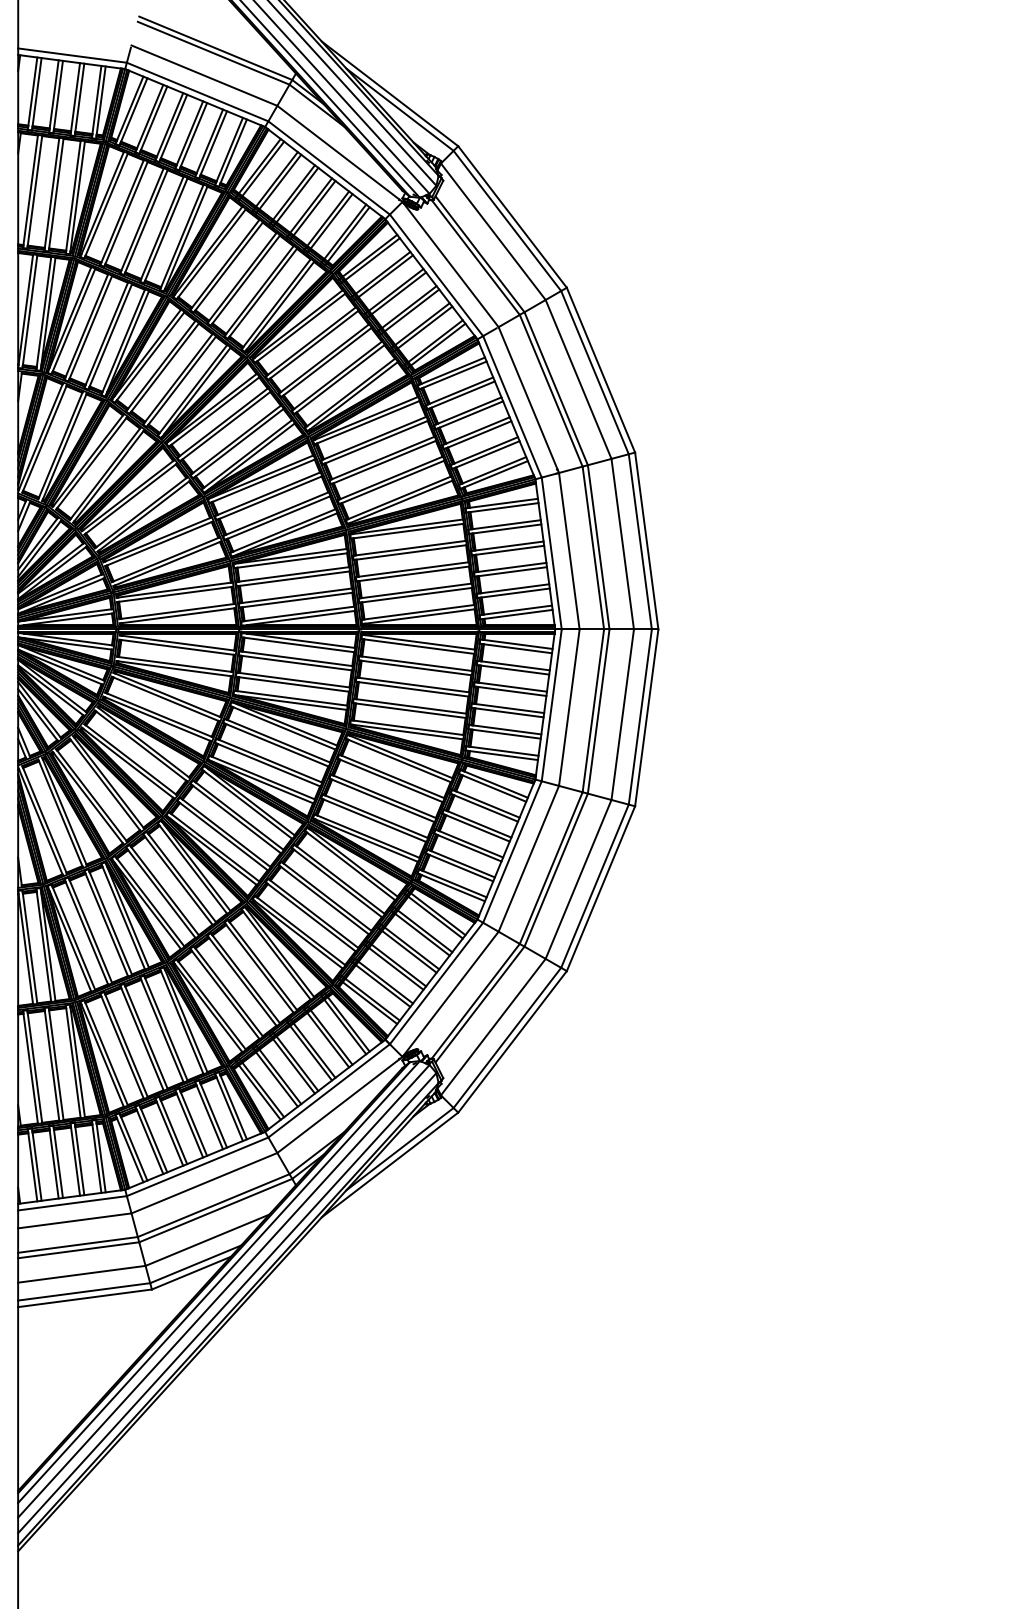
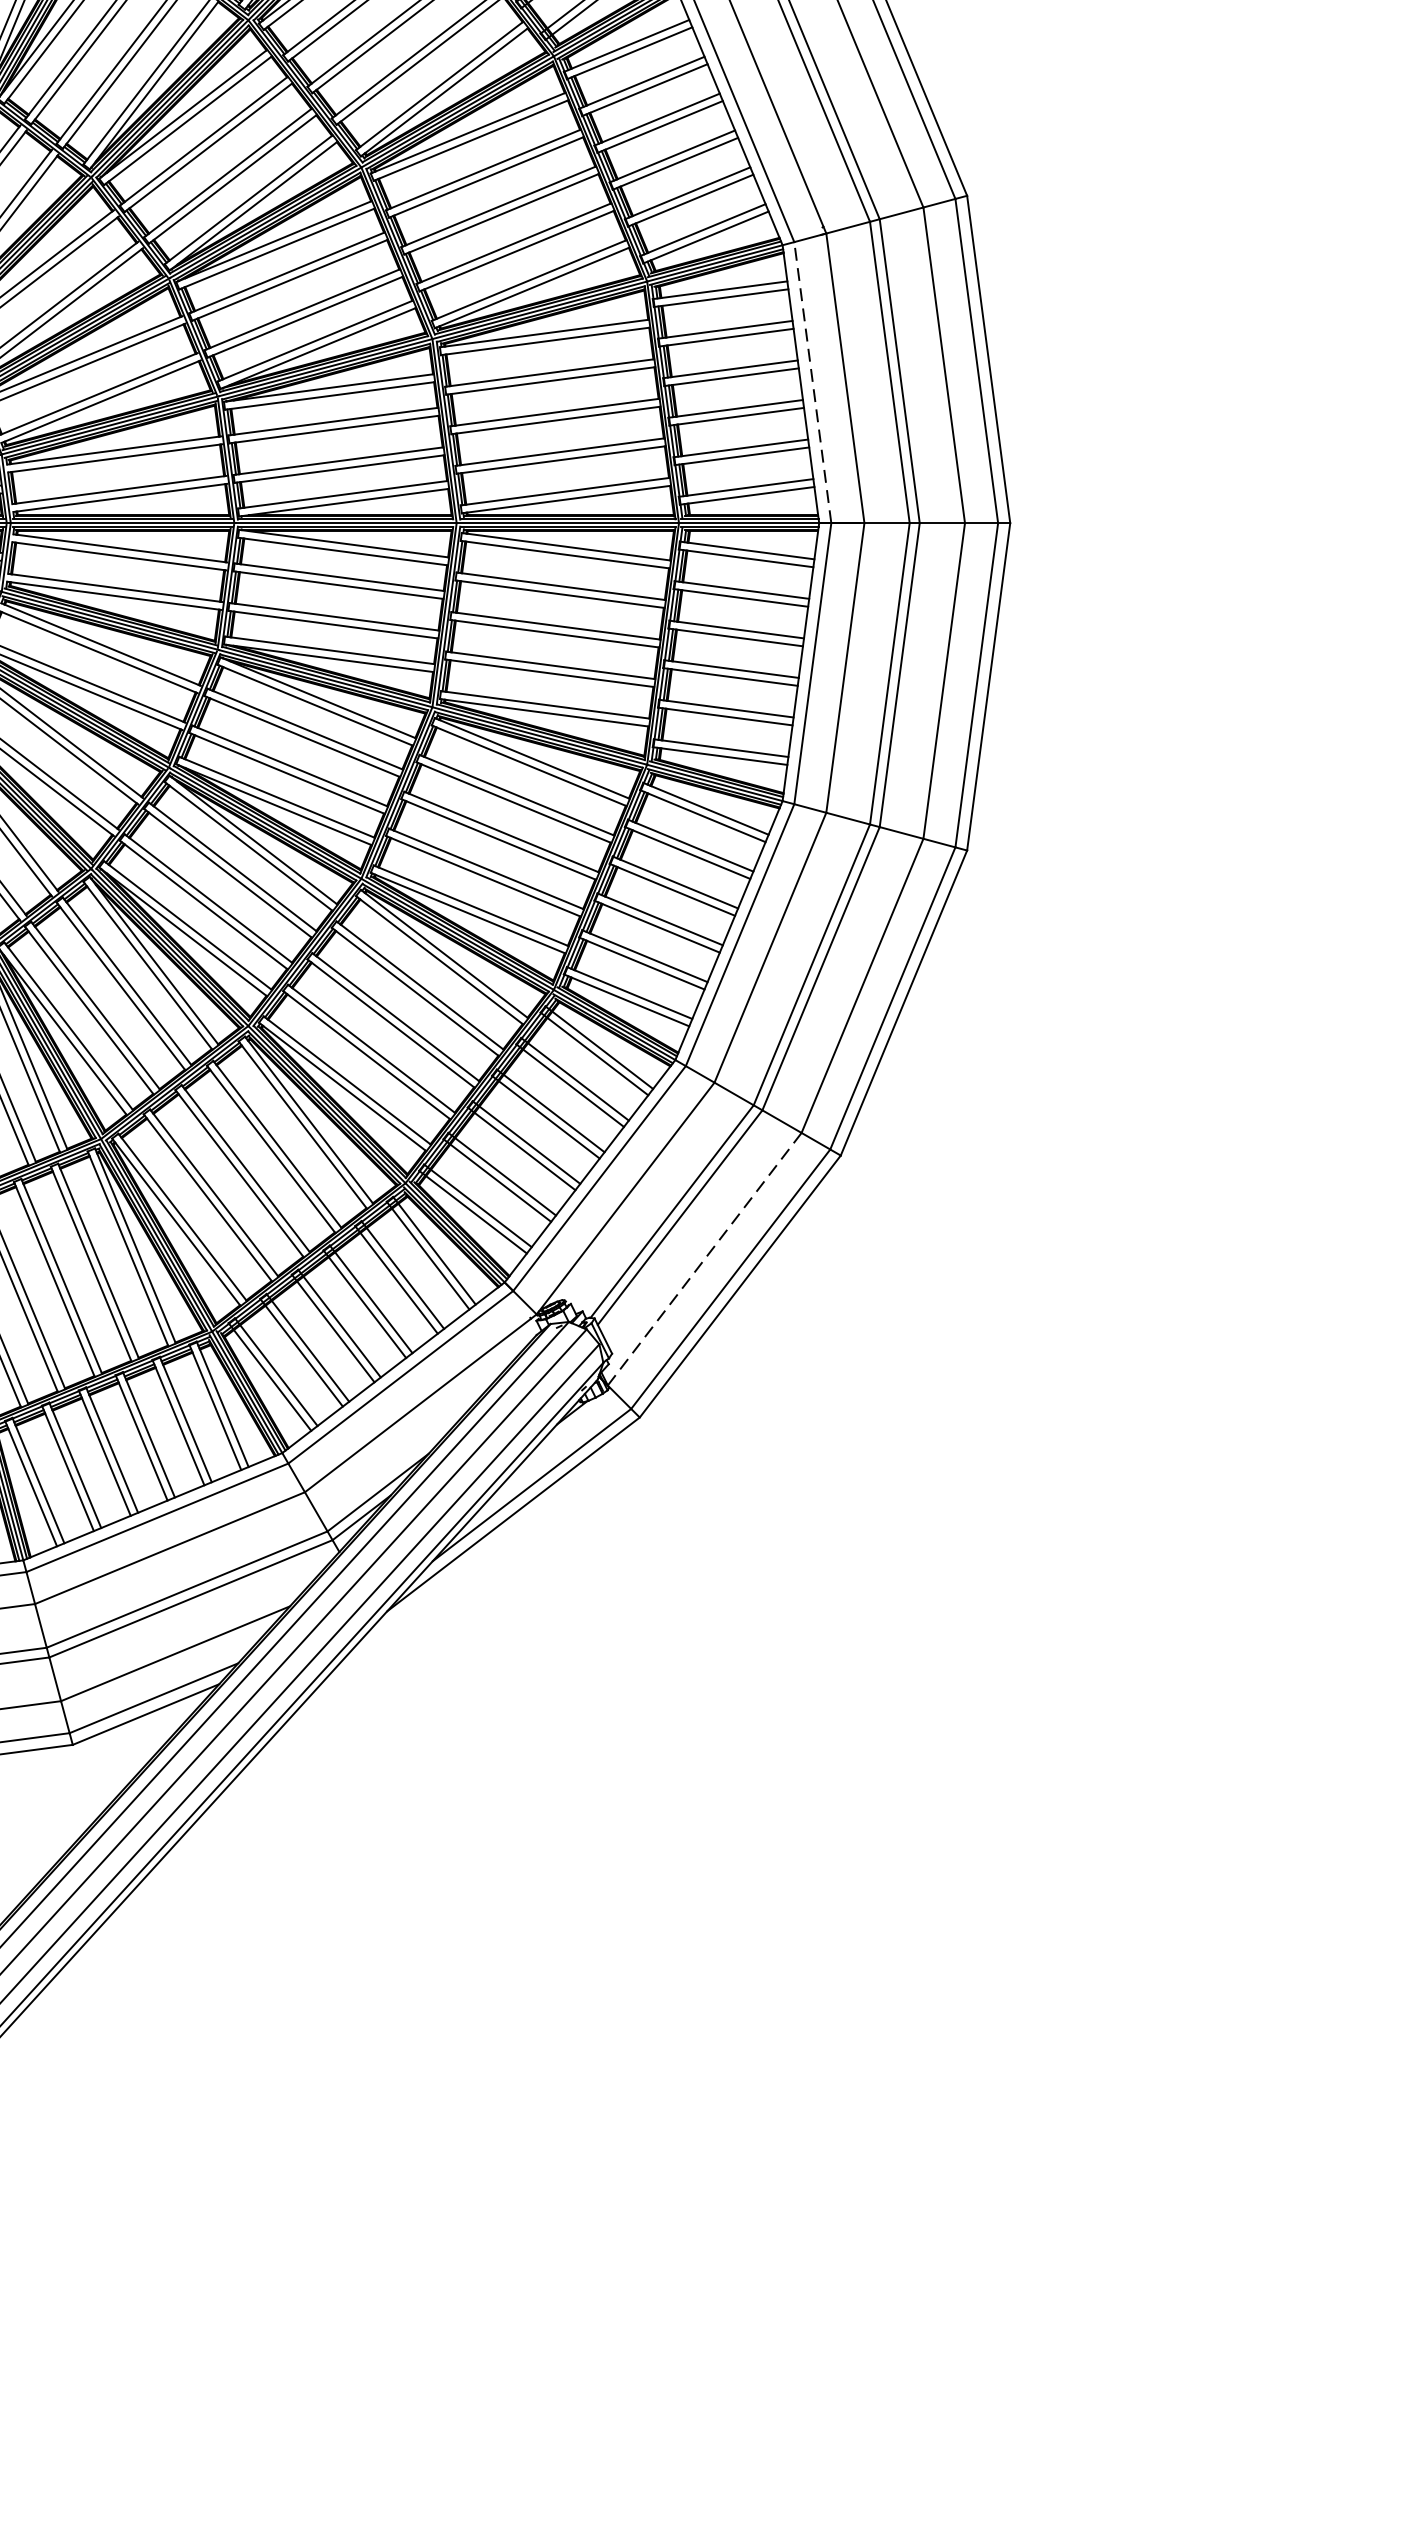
line: (551, 553) -> (812, 382), solid -> dashed
line: (493, 1026) -> (705, 1258), solid -> dashed

